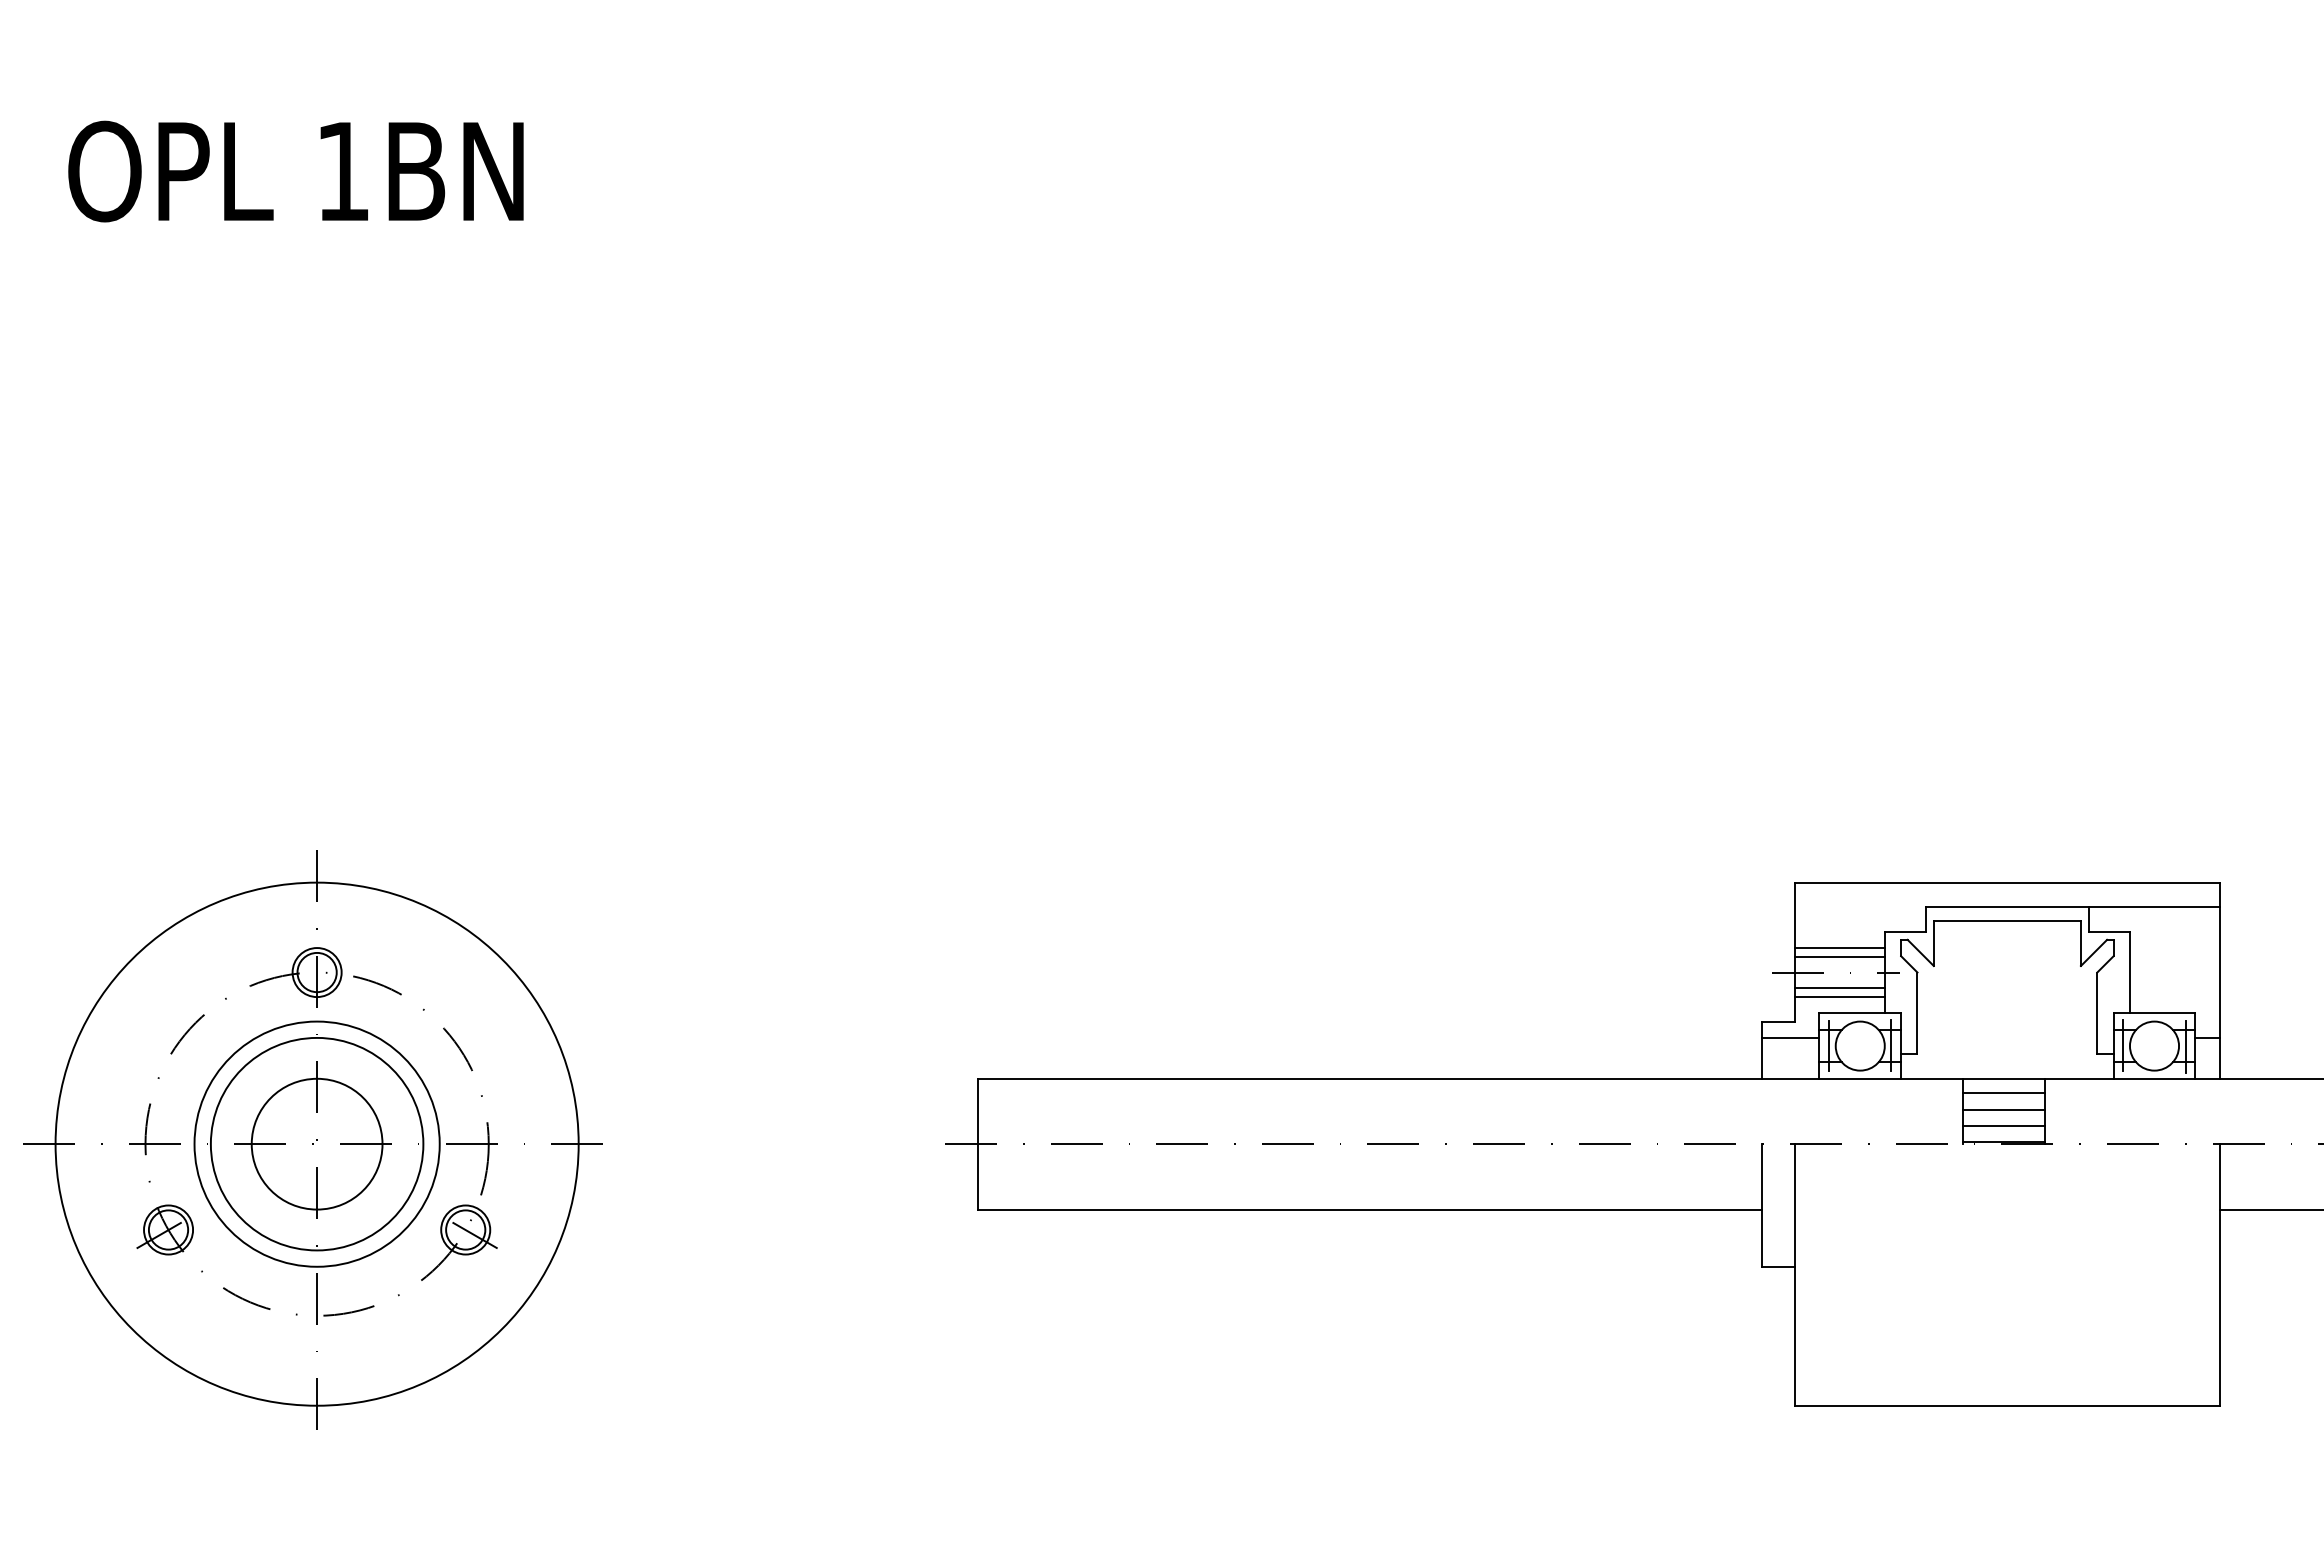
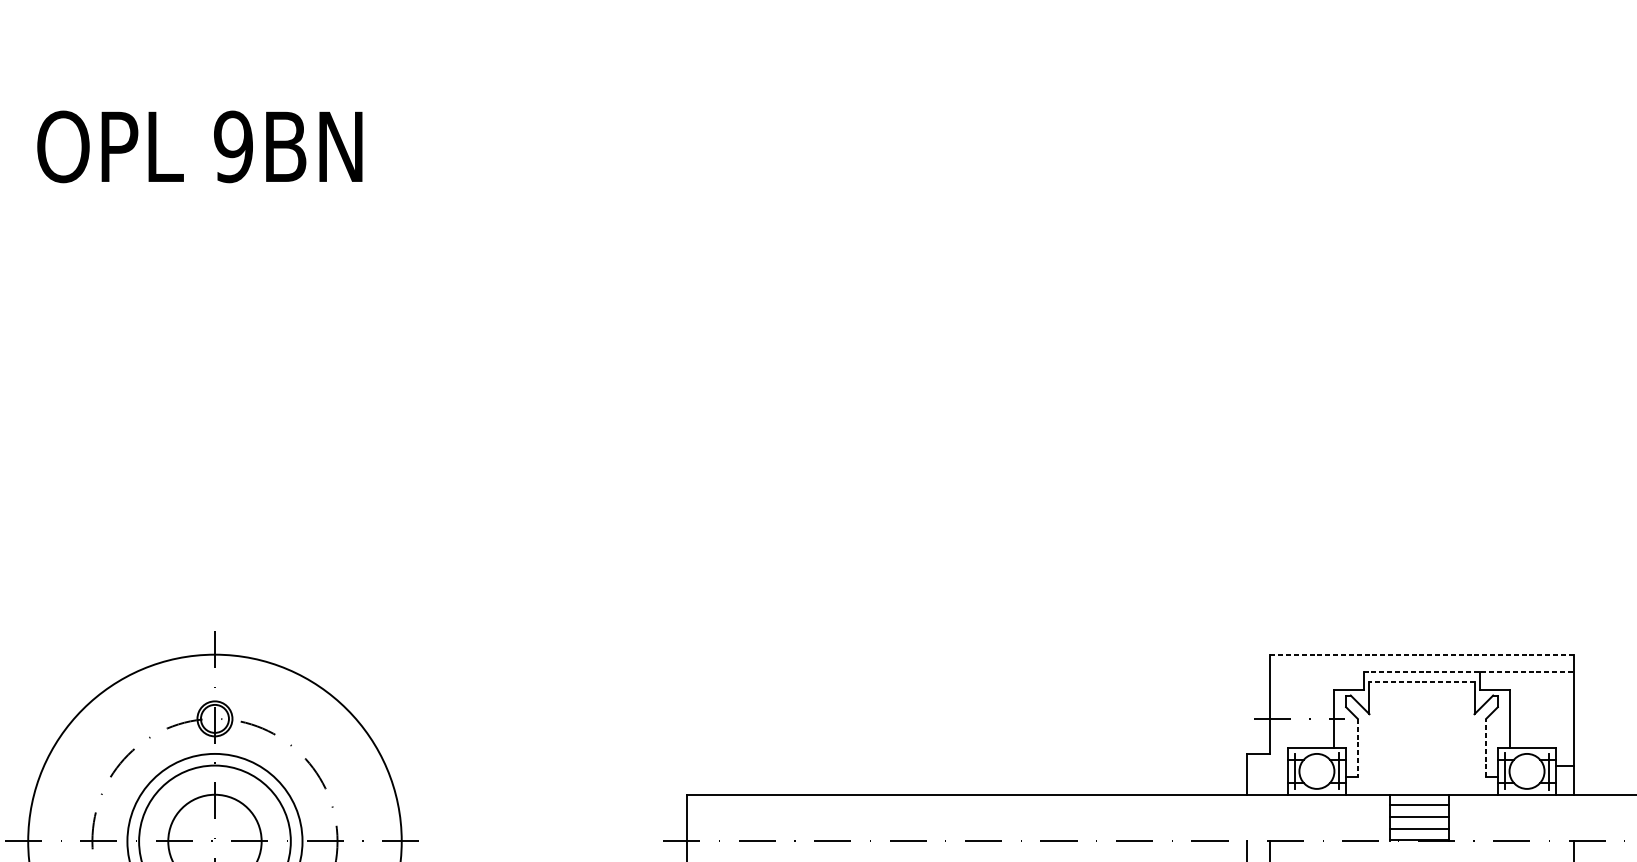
text: (342, 171) -> (233, 146), 1BN -> 9BN
line: (2007, 882) -> (1422, 654), solid -> dashed
line: (2073, 907) -> (1469, 672), solid -> dashed
line: (2007, 921) -> (1422, 682), solid -> dashed
line: (1839, 948) -> (1302, 701), removed
line: (1839, 957) -> (1302, 708), removed
line: (1839, 988) -> (1302, 730), removed
line: (1839, 997) -> (1302, 736), removed
line: (1917, 1013) -> (1357, 748), solid -> dashed
line: (2097, 1013) -> (1486, 748), solid -> dashed
line: (1790, 1037) -> (1267, 765), removed

